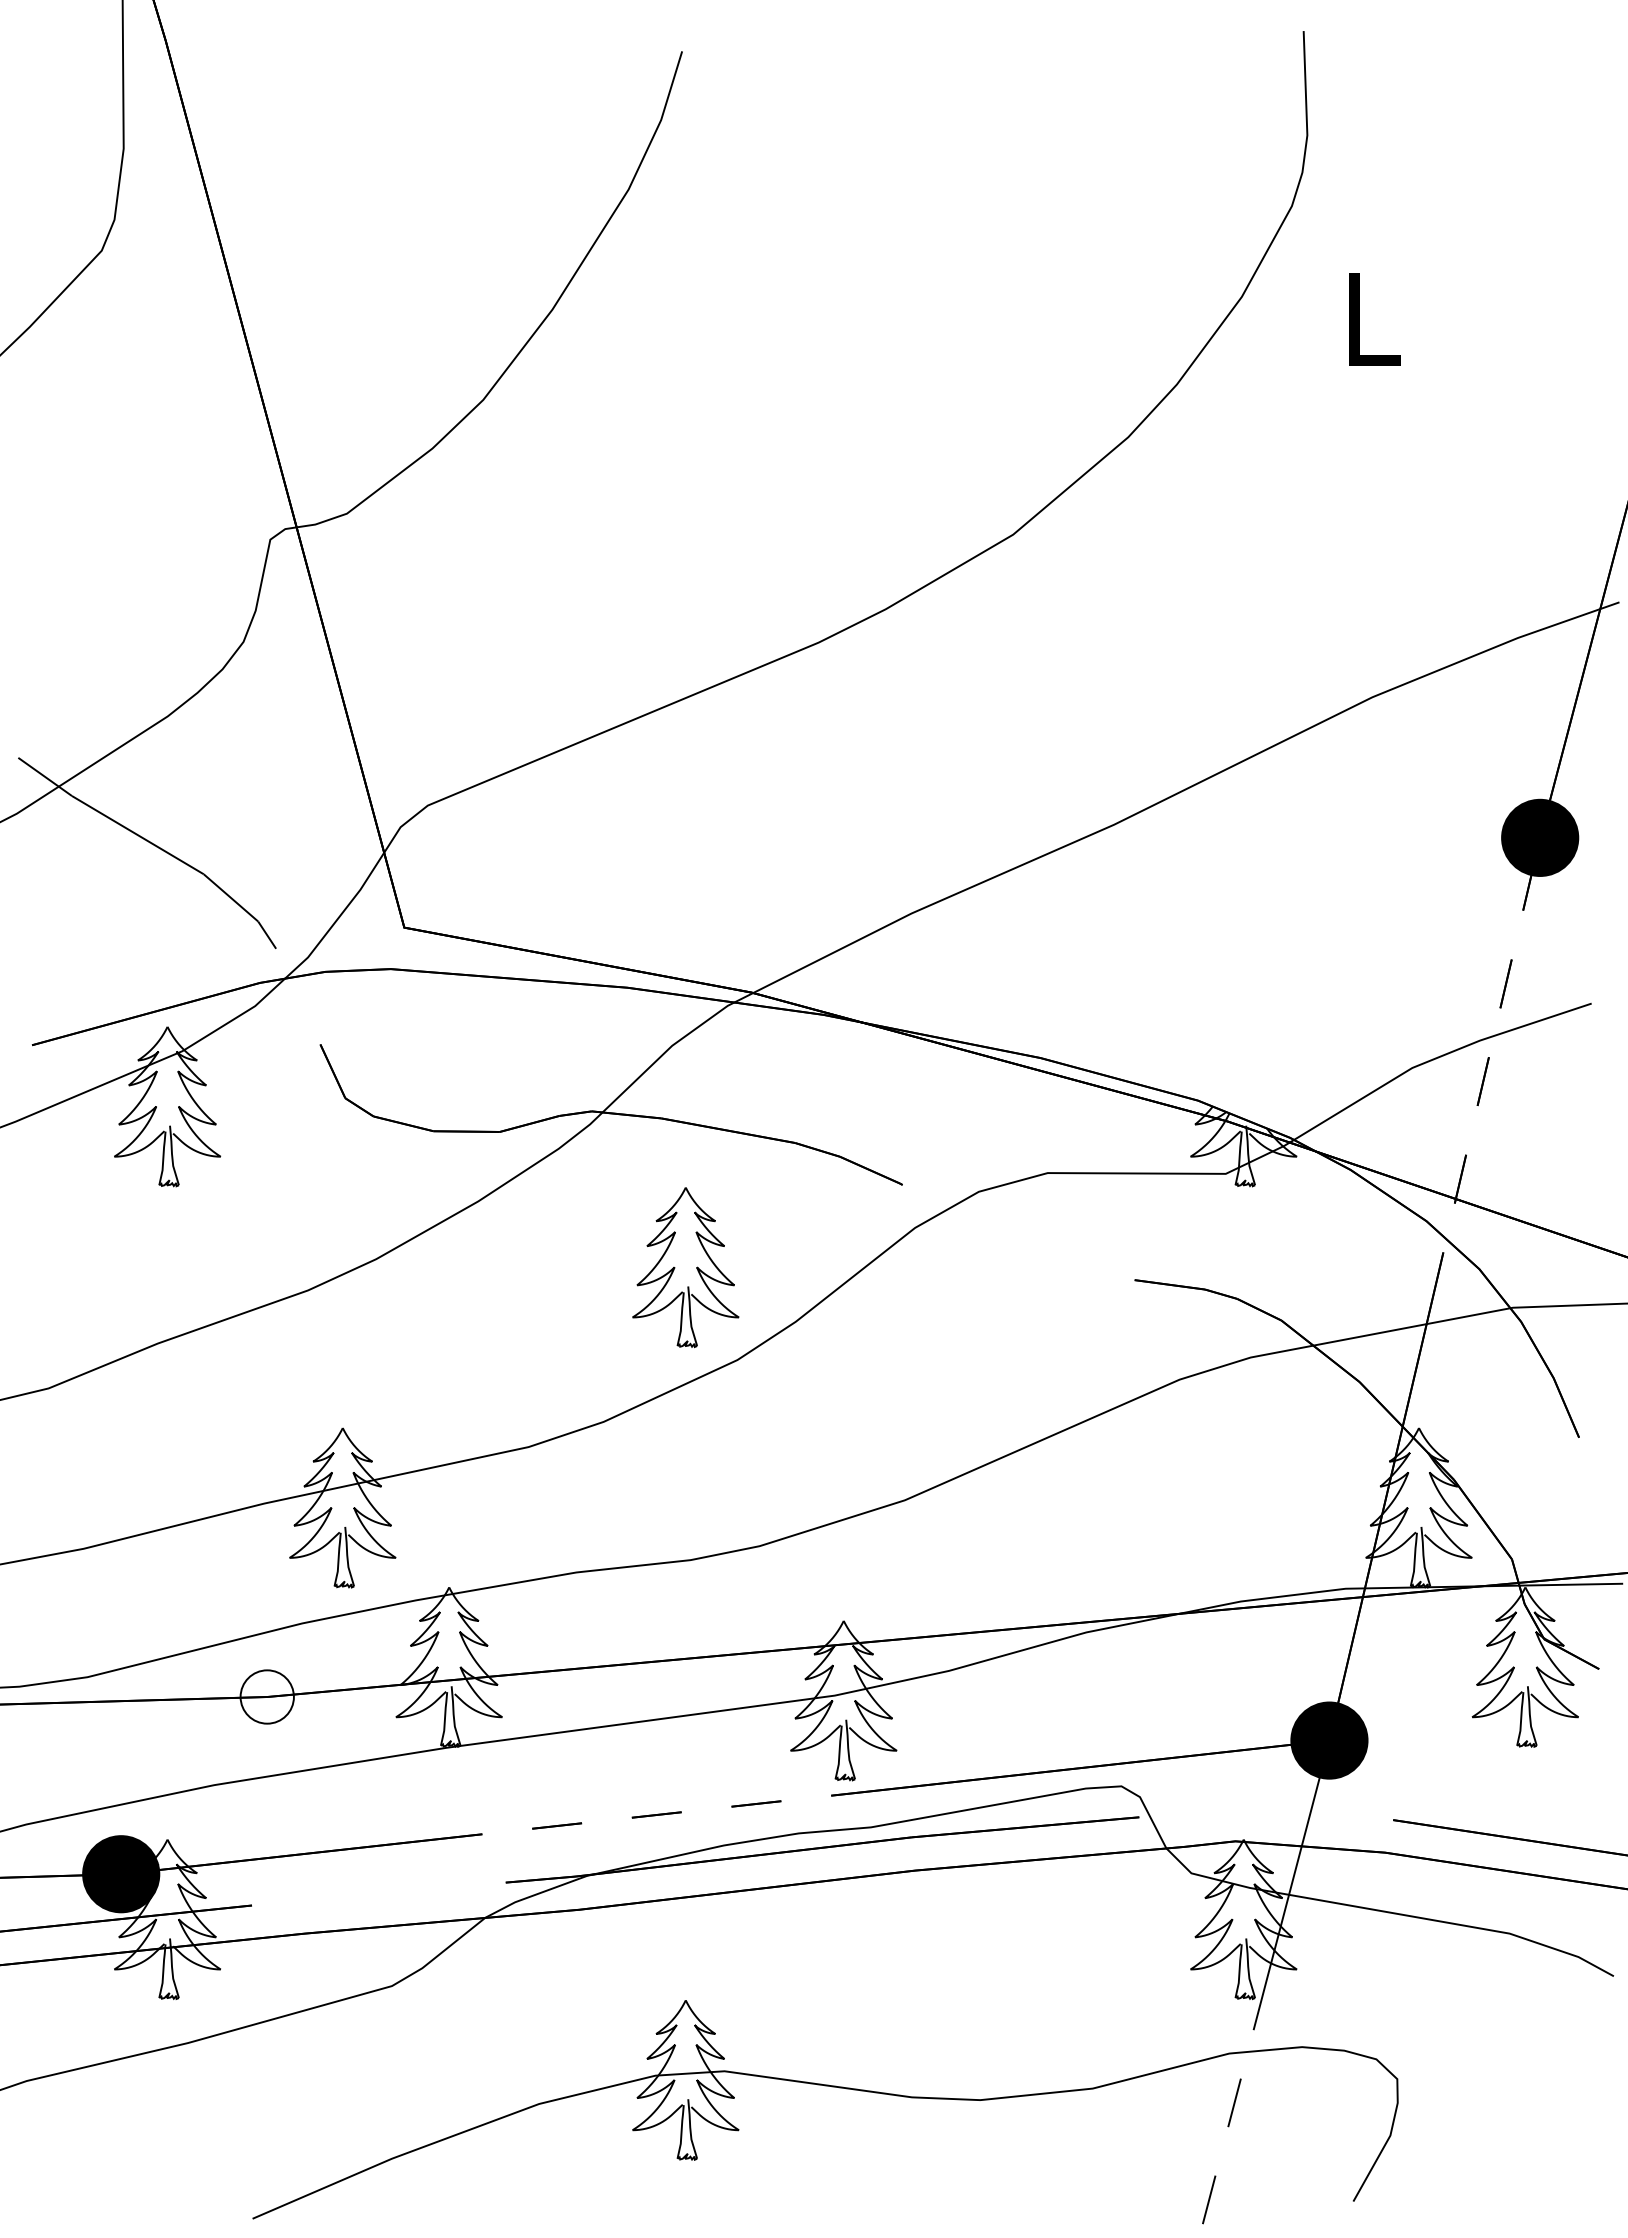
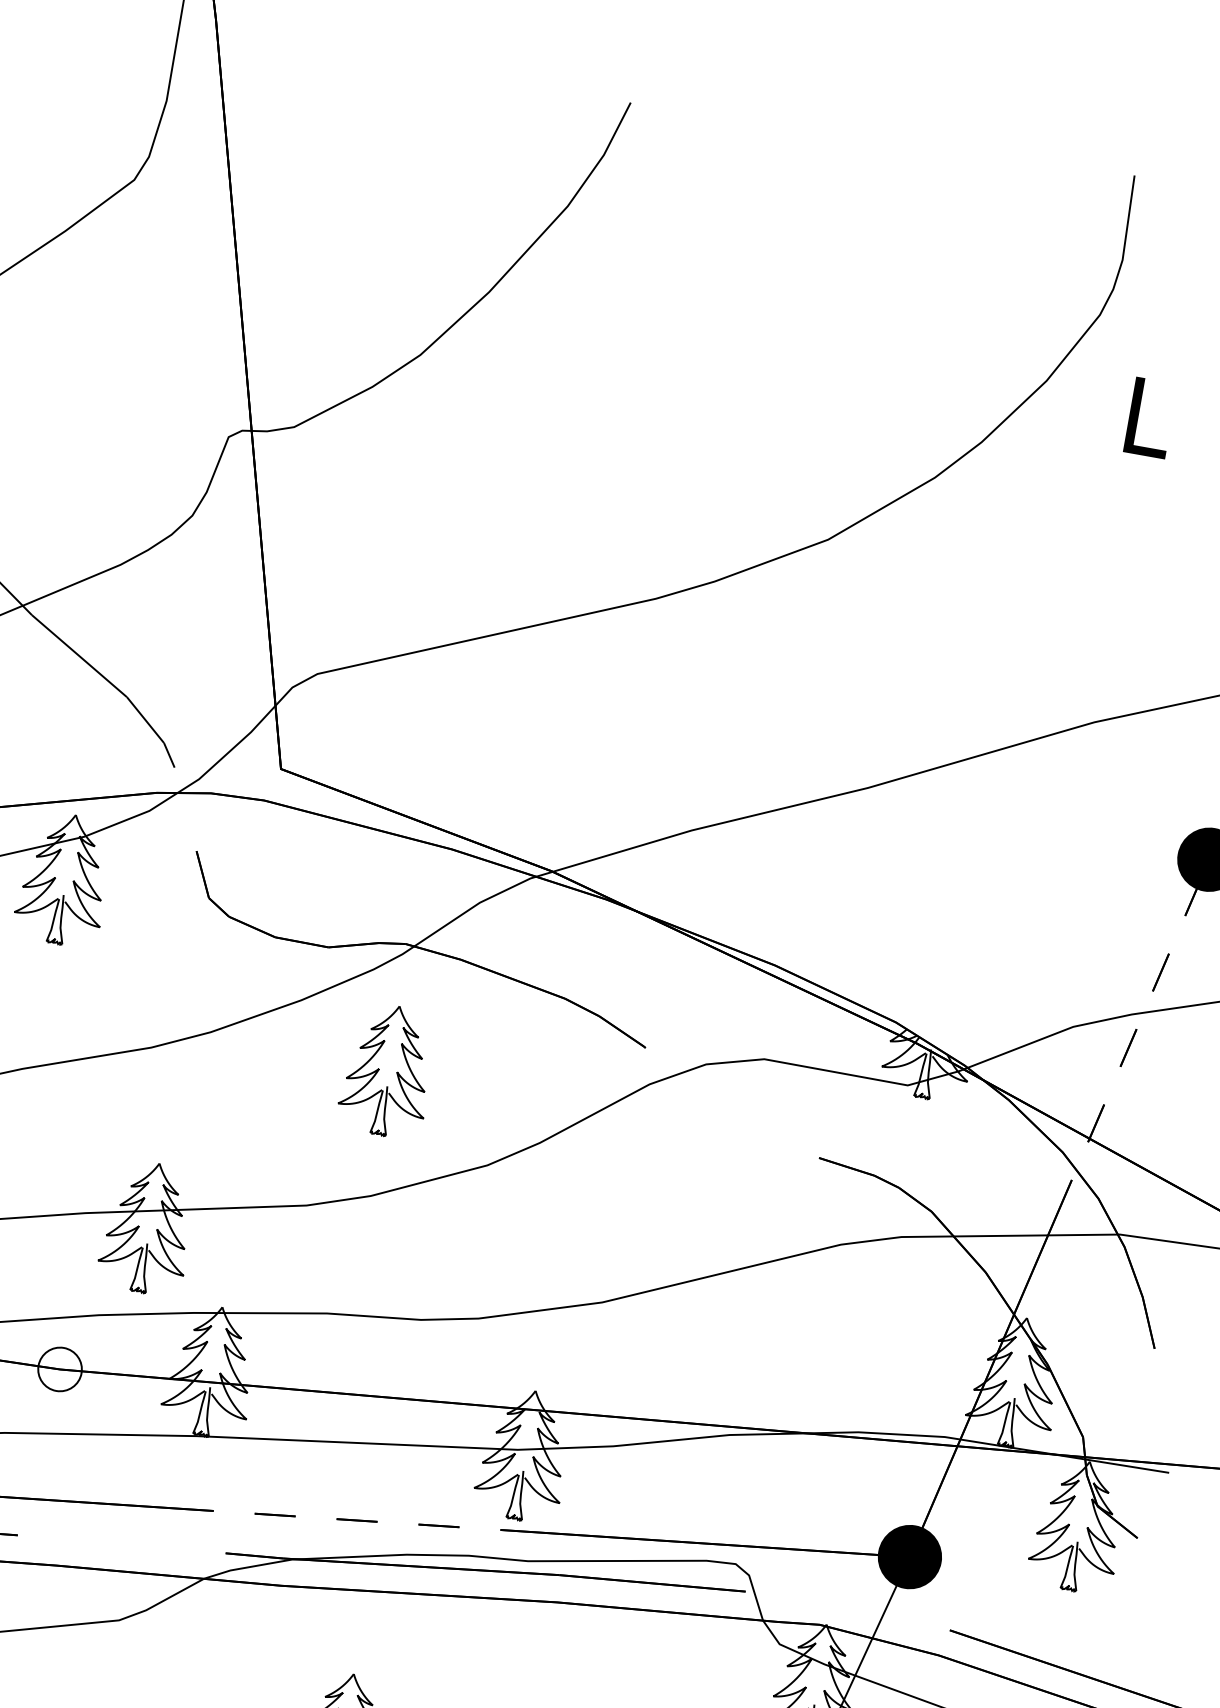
part: (675, 1267) -> (379, 1069), moved

